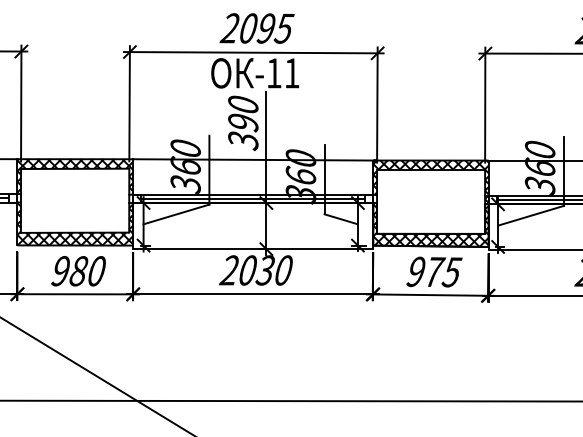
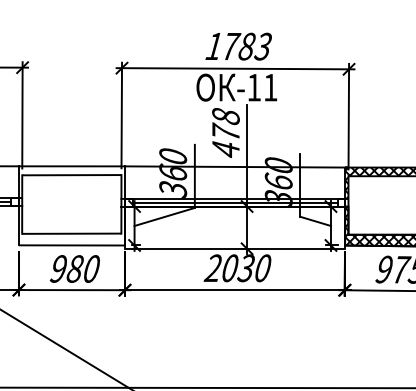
text: (256, 28) -> (238, 46), 2095 -> 1783
text: (243, 123) -> (226, 133), 390 -> 478
hatch: (75, 176) -> (72, 182), removed
hatch: (75, 223) -> (72, 225), removed

